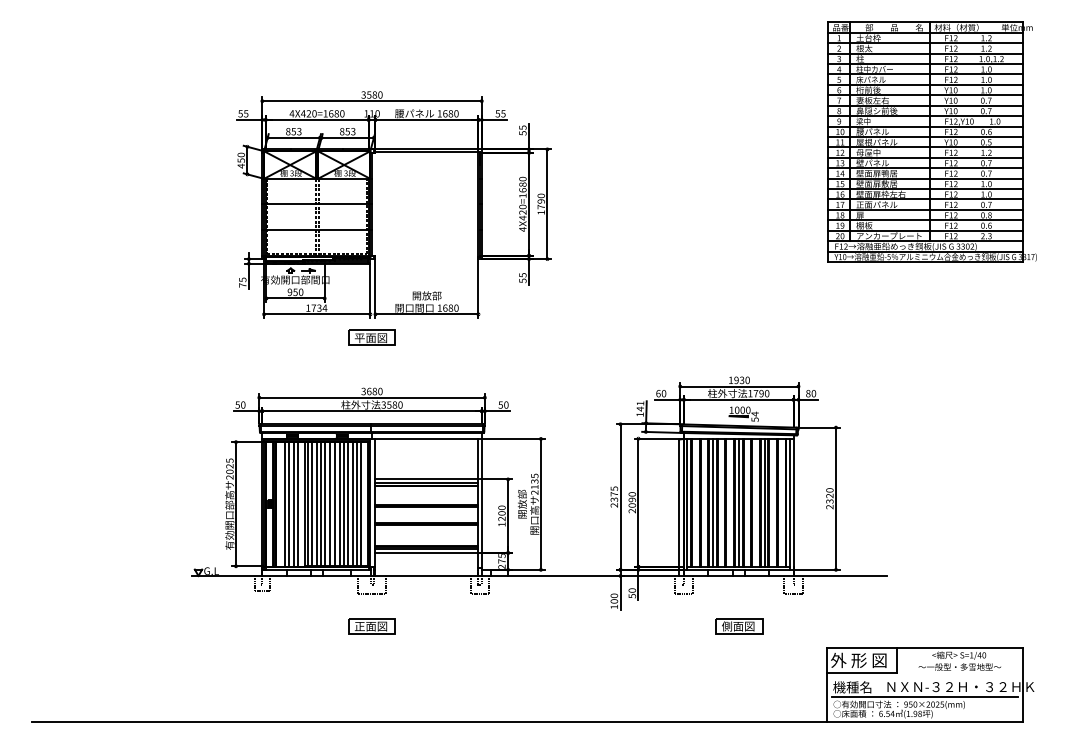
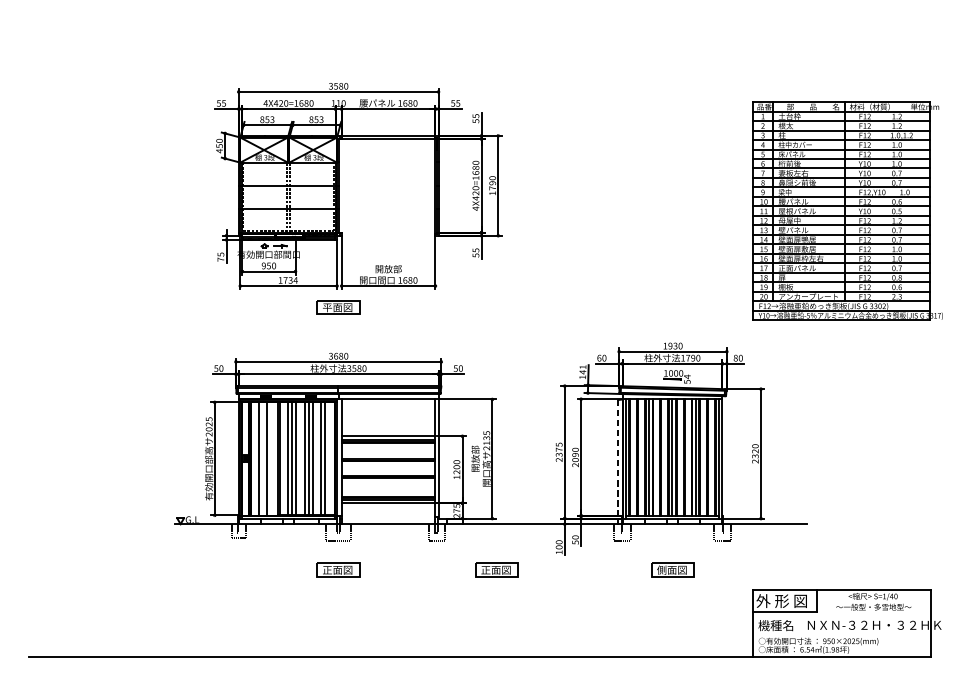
part: (931, 141) -> (847, 210), moved
line: (289, 504) -> (263, 459), removed
line: (297, 504) -> (270, 459), removed
line: (312, 504) -> (284, 459), removed
line: (329, 504) -> (299, 459), removed
line: (348, 504) -> (317, 459), removed
line: (361, 504) -> (329, 459), removed
line: (679, 505) -> (618, 460), solid -> dashed
part: (545, 626) -> (496, 570), added
line: (924, 697) -> (841, 634), removed

